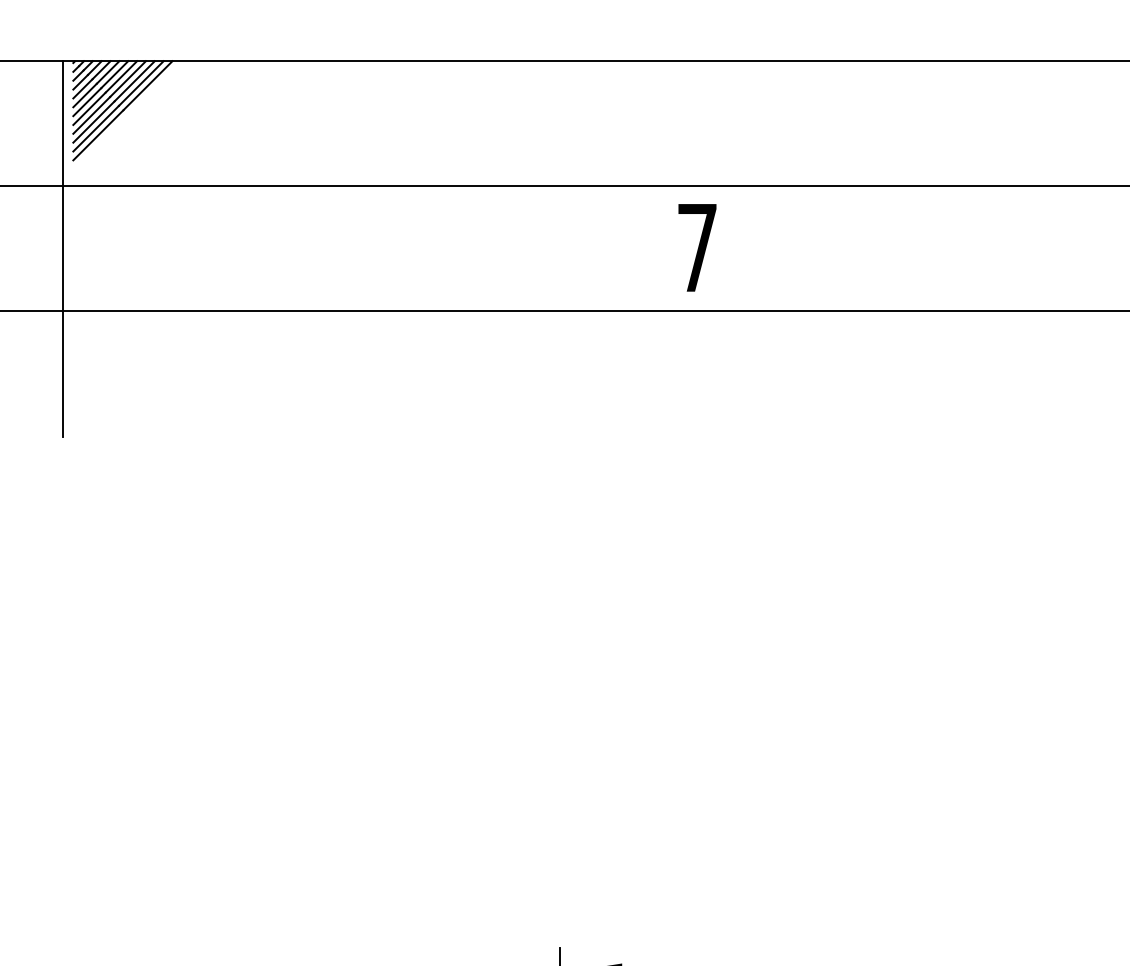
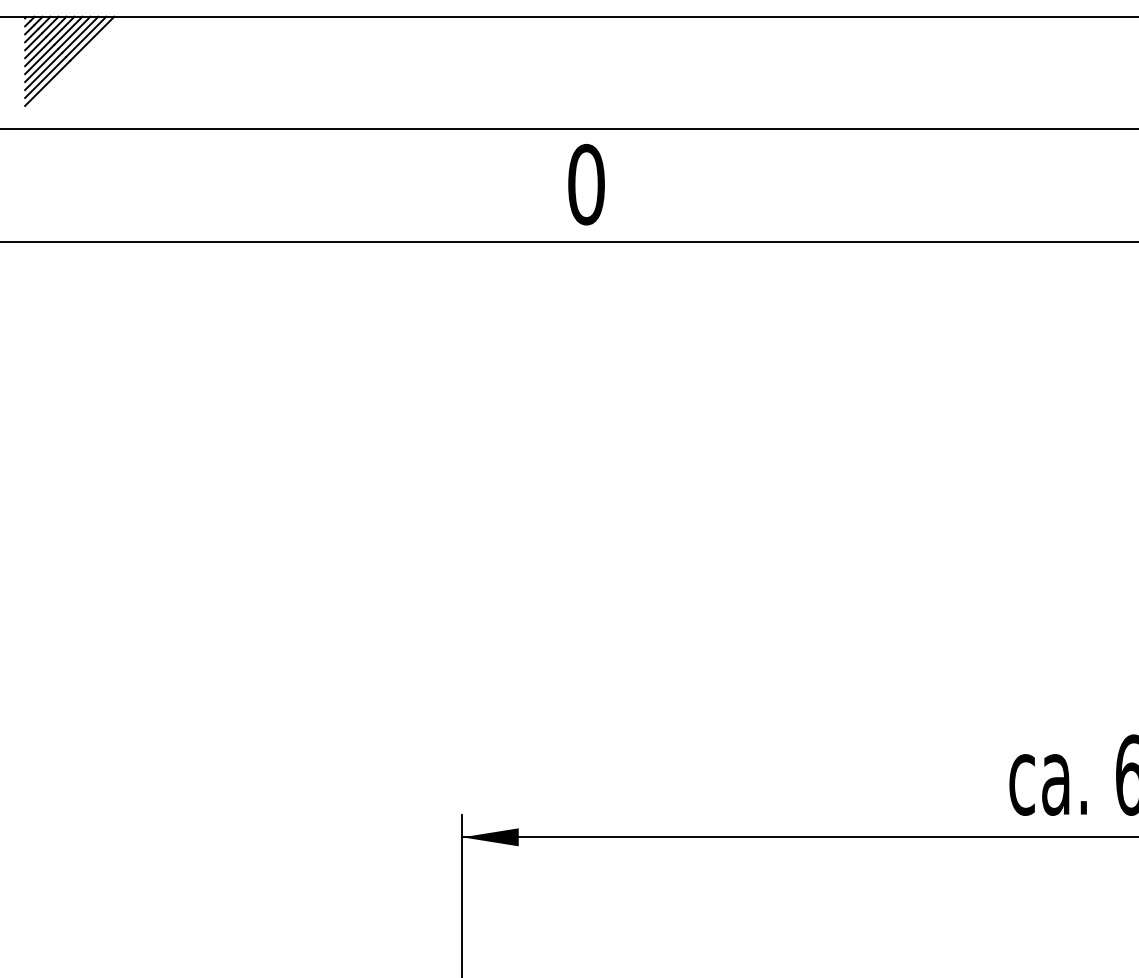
text: (697, 247) -> (586, 184), 7 -> 0
line: (62, 248) -> (15, 185), removed

